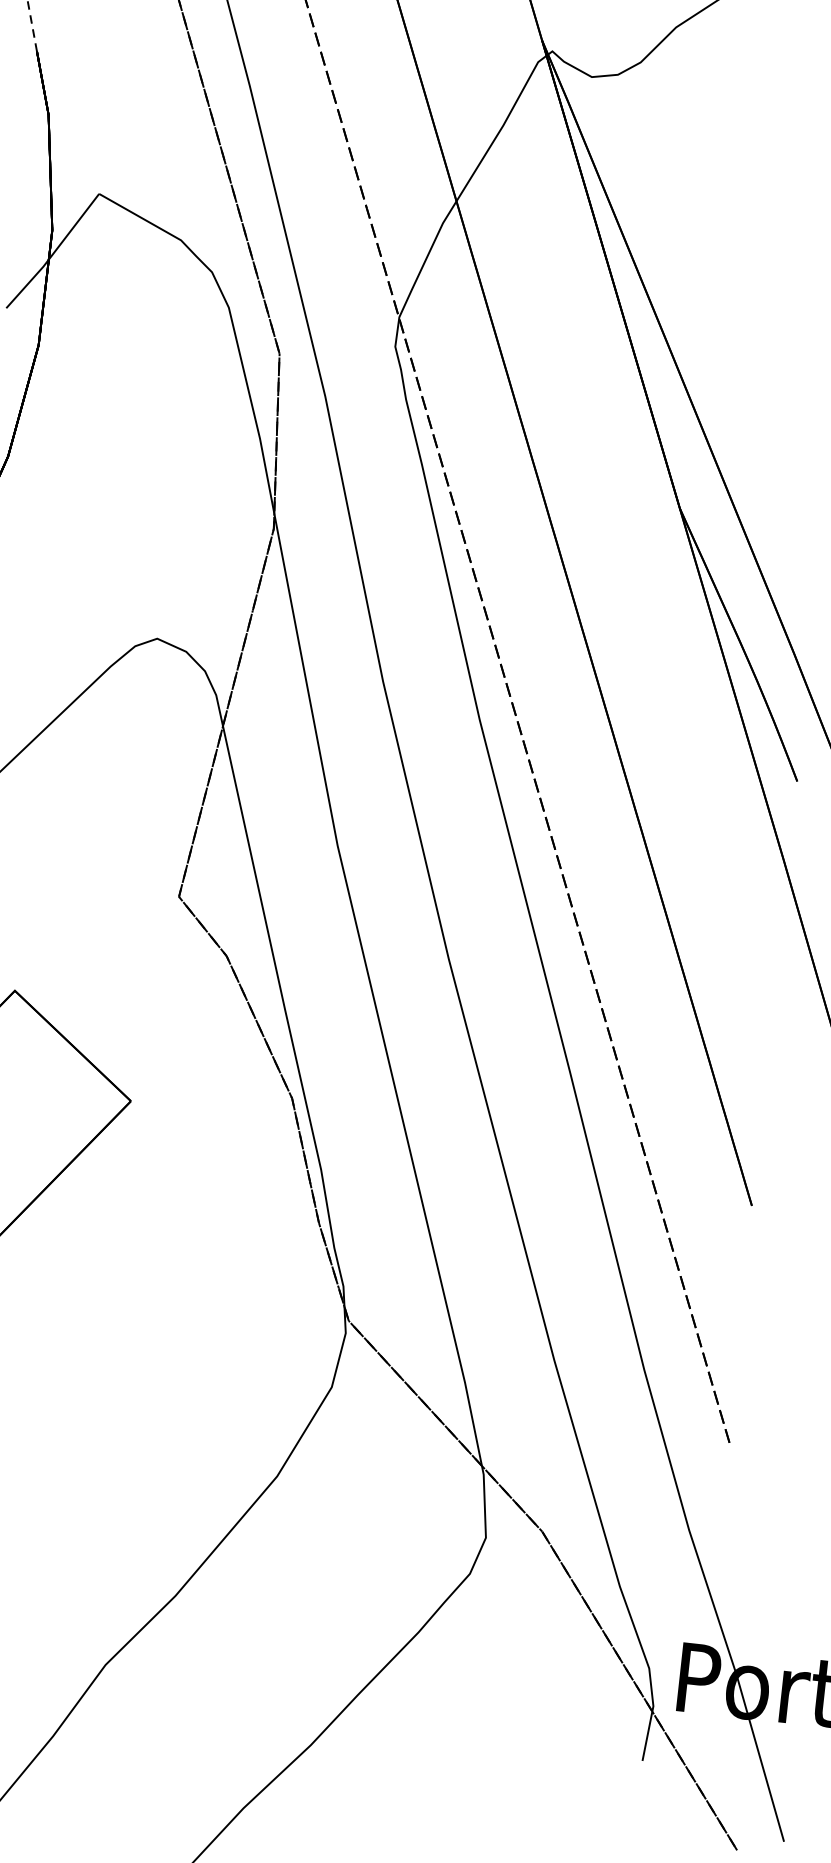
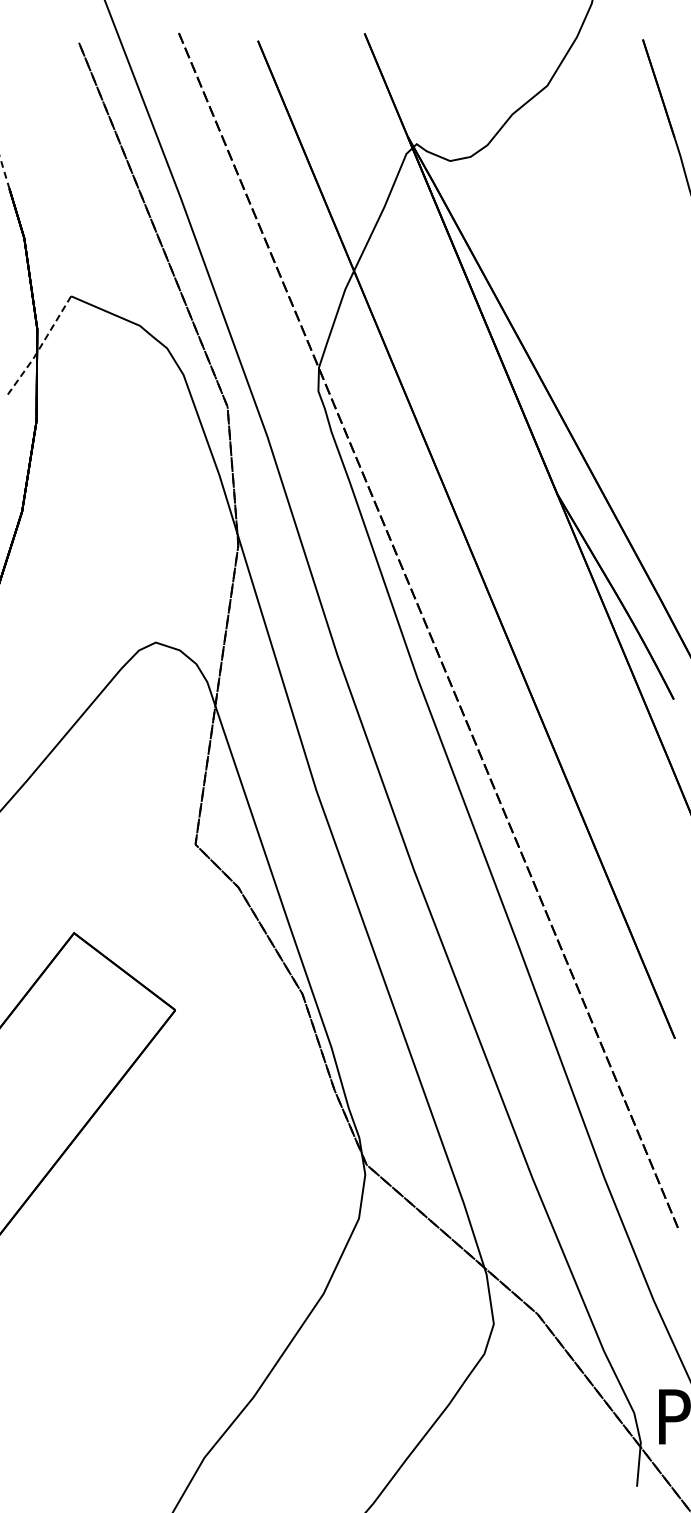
line: (53, 253) -> (40, 347), solid -> dashed

